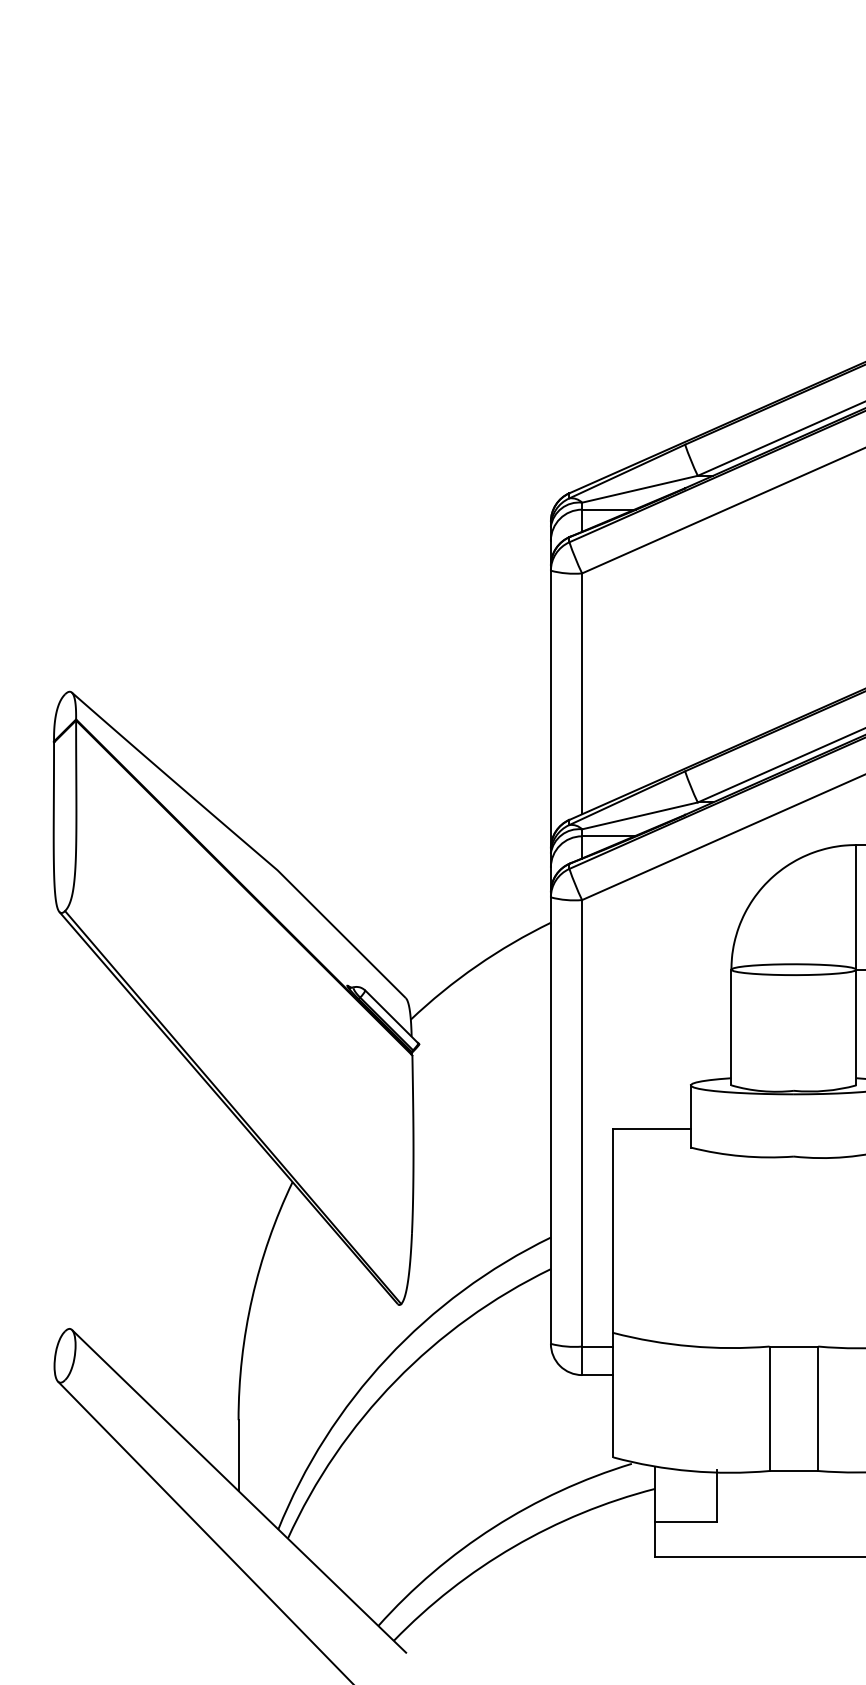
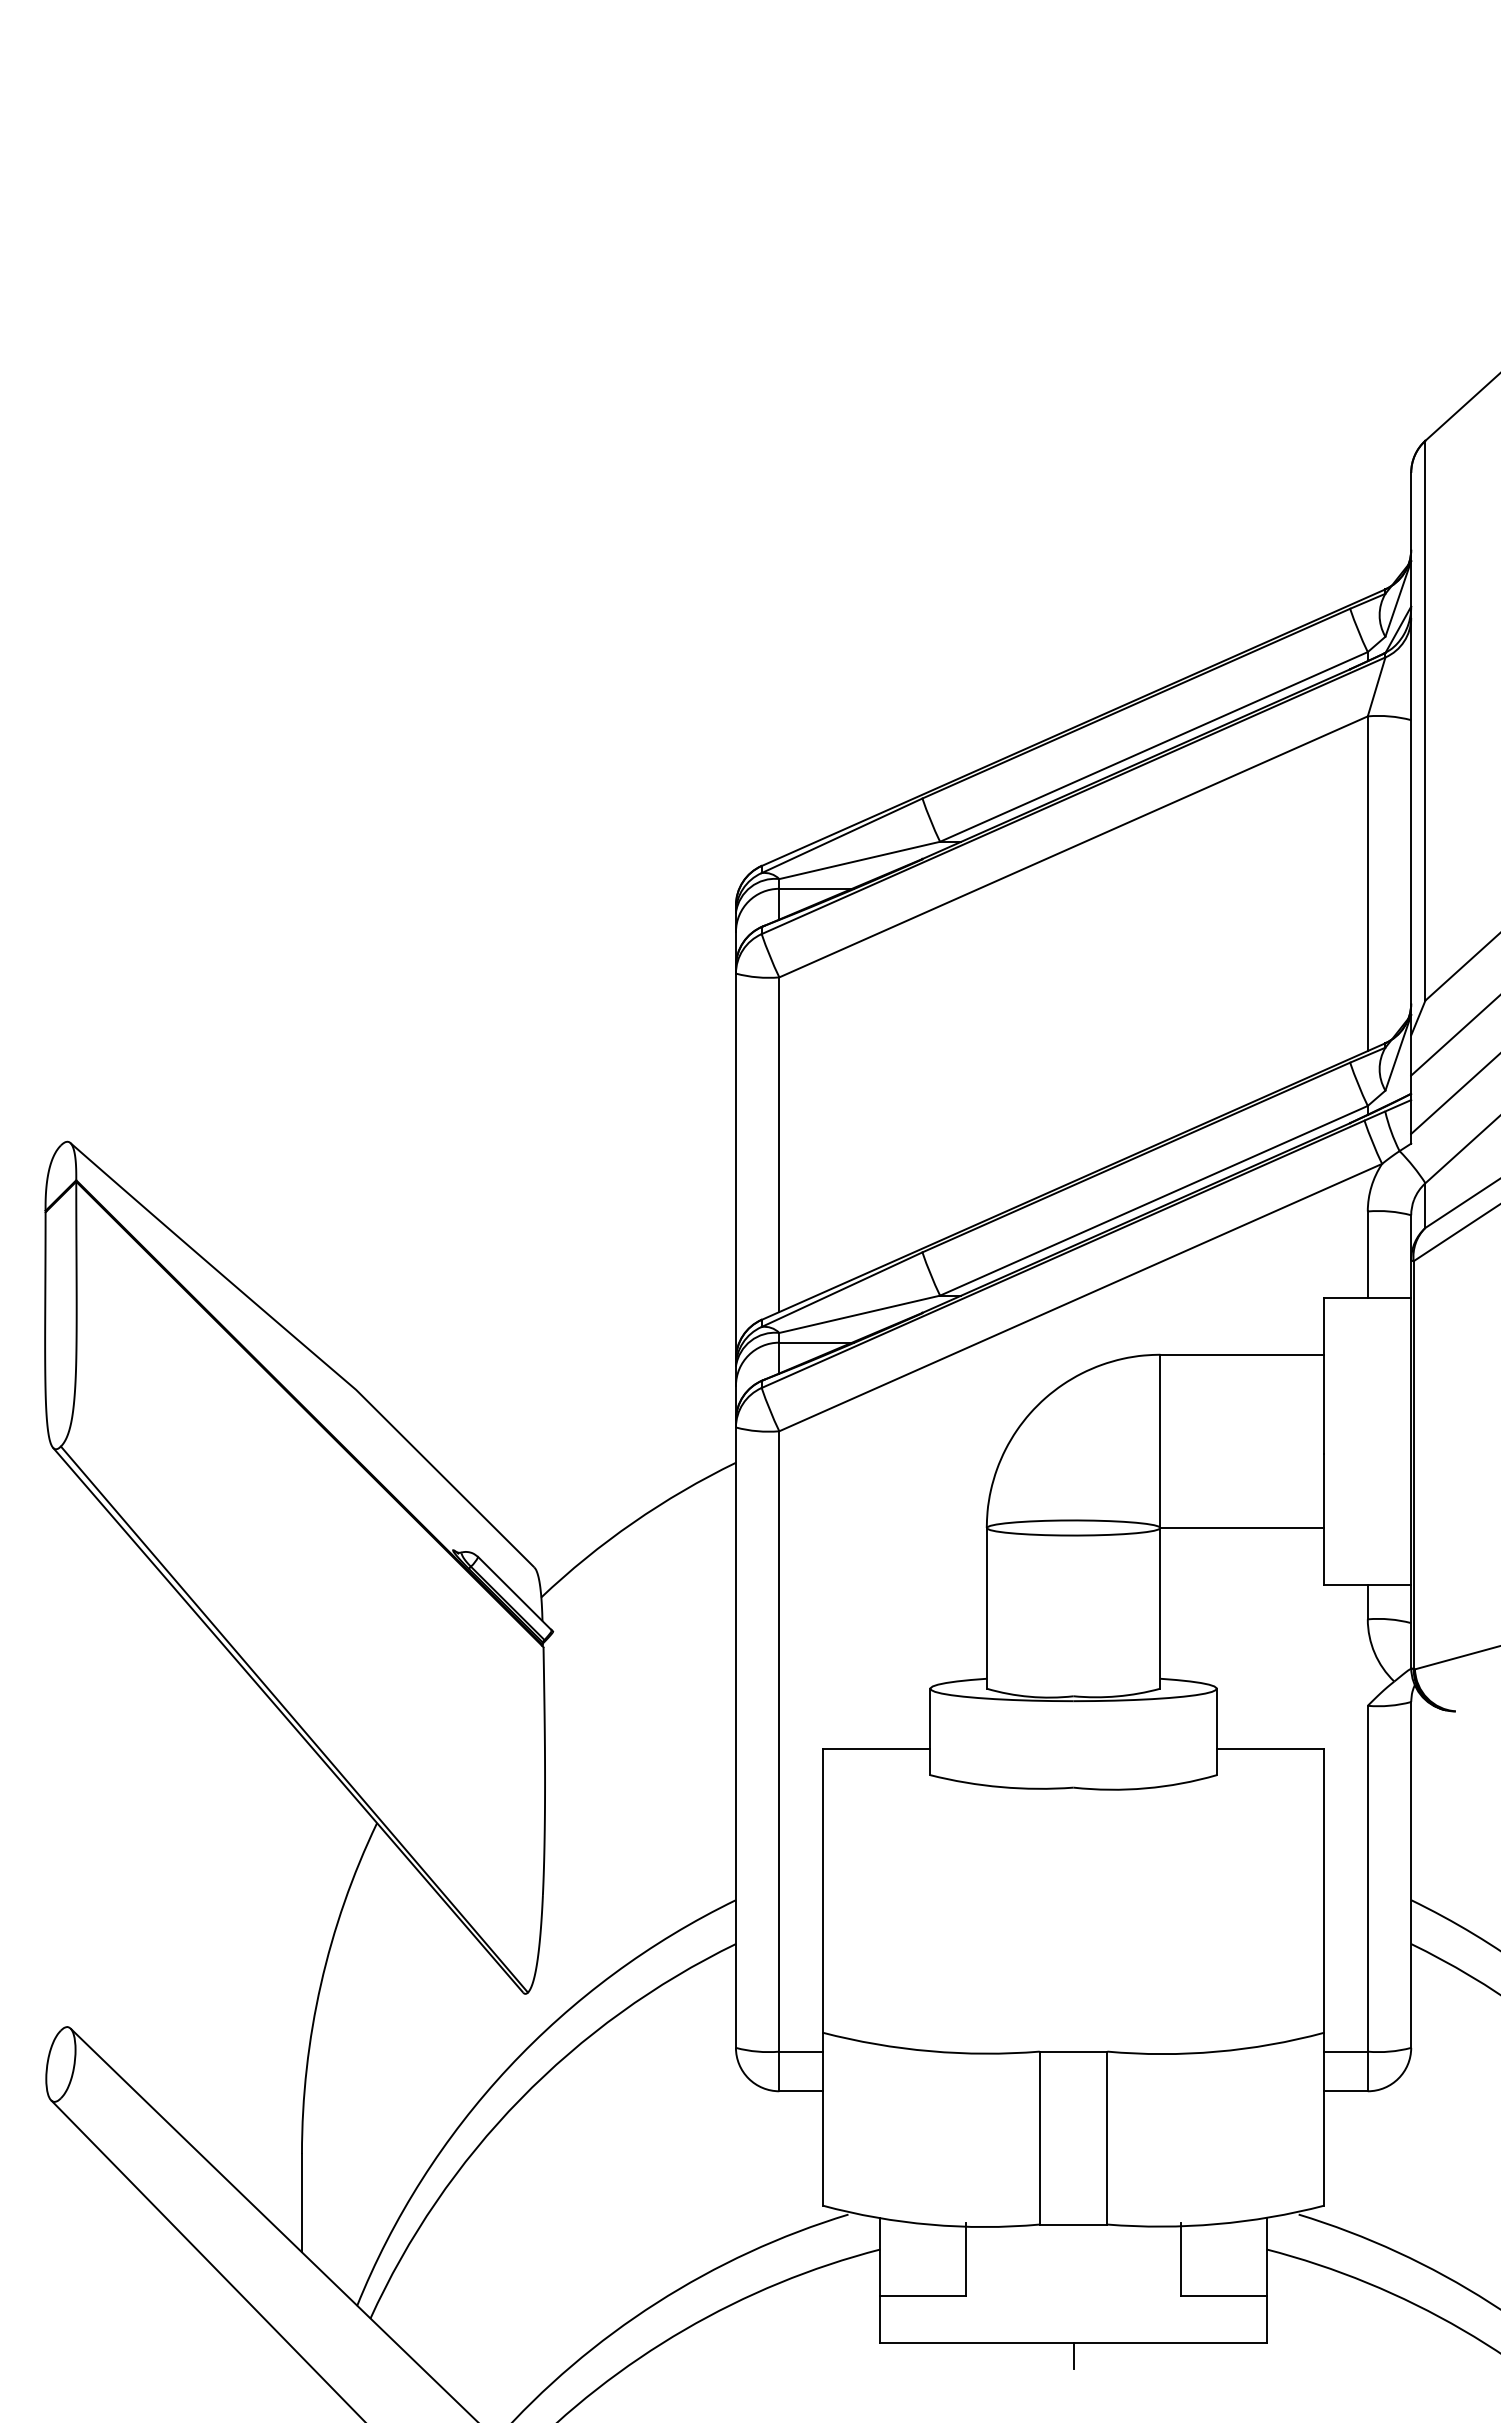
line: (793, 1565) -> (1073, 2355), added

